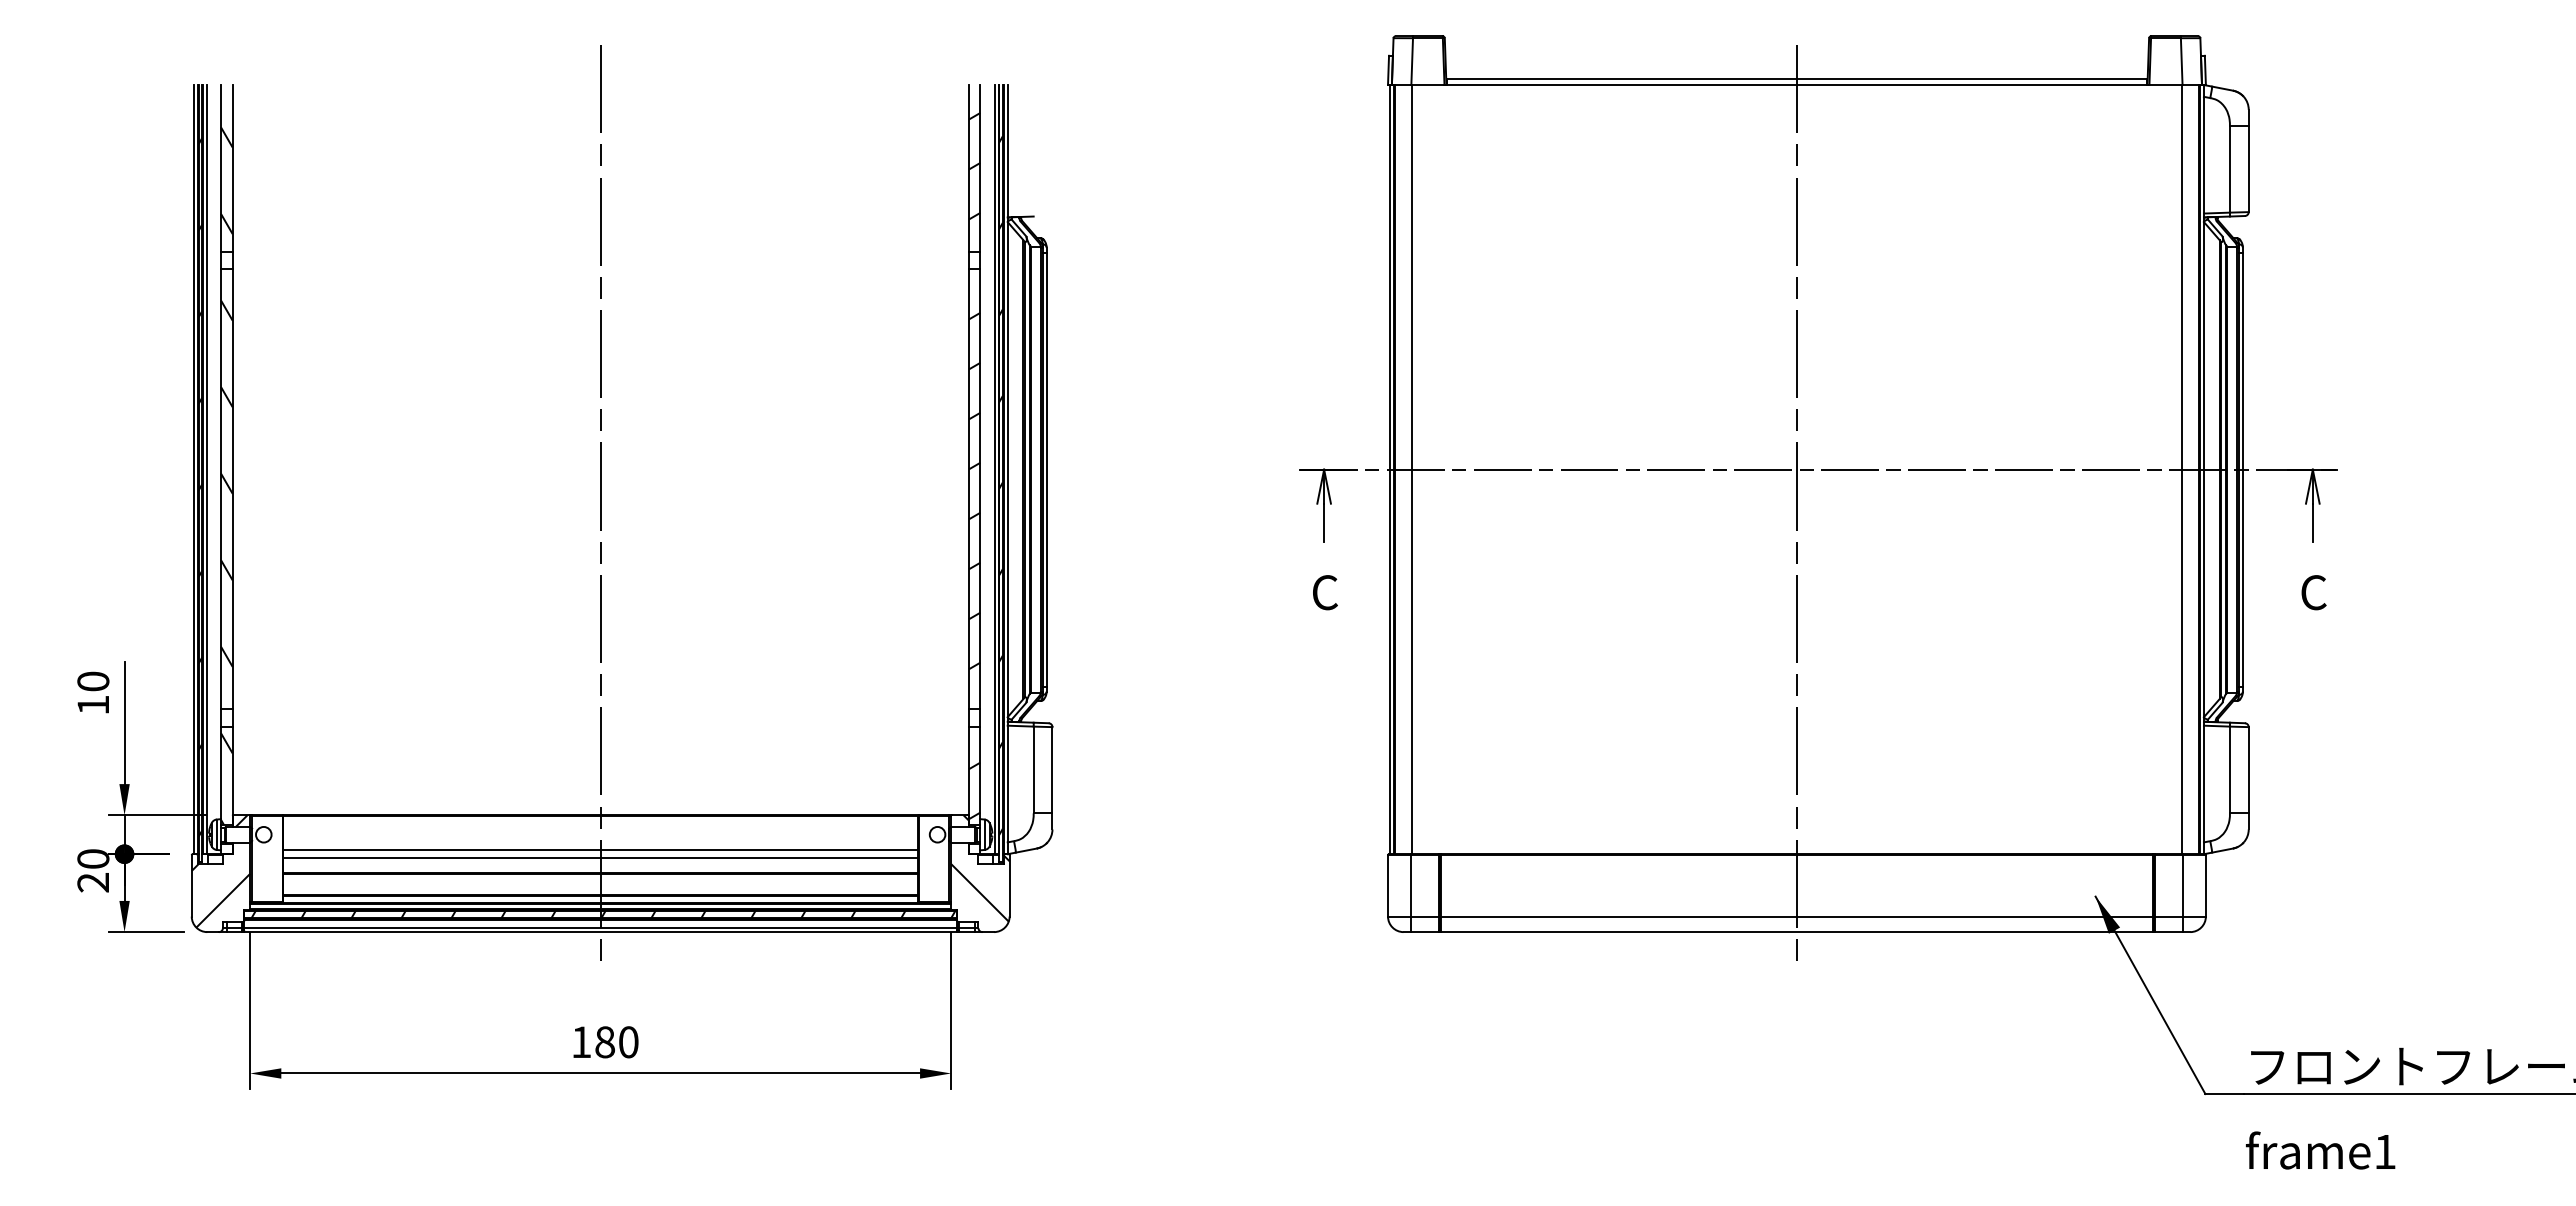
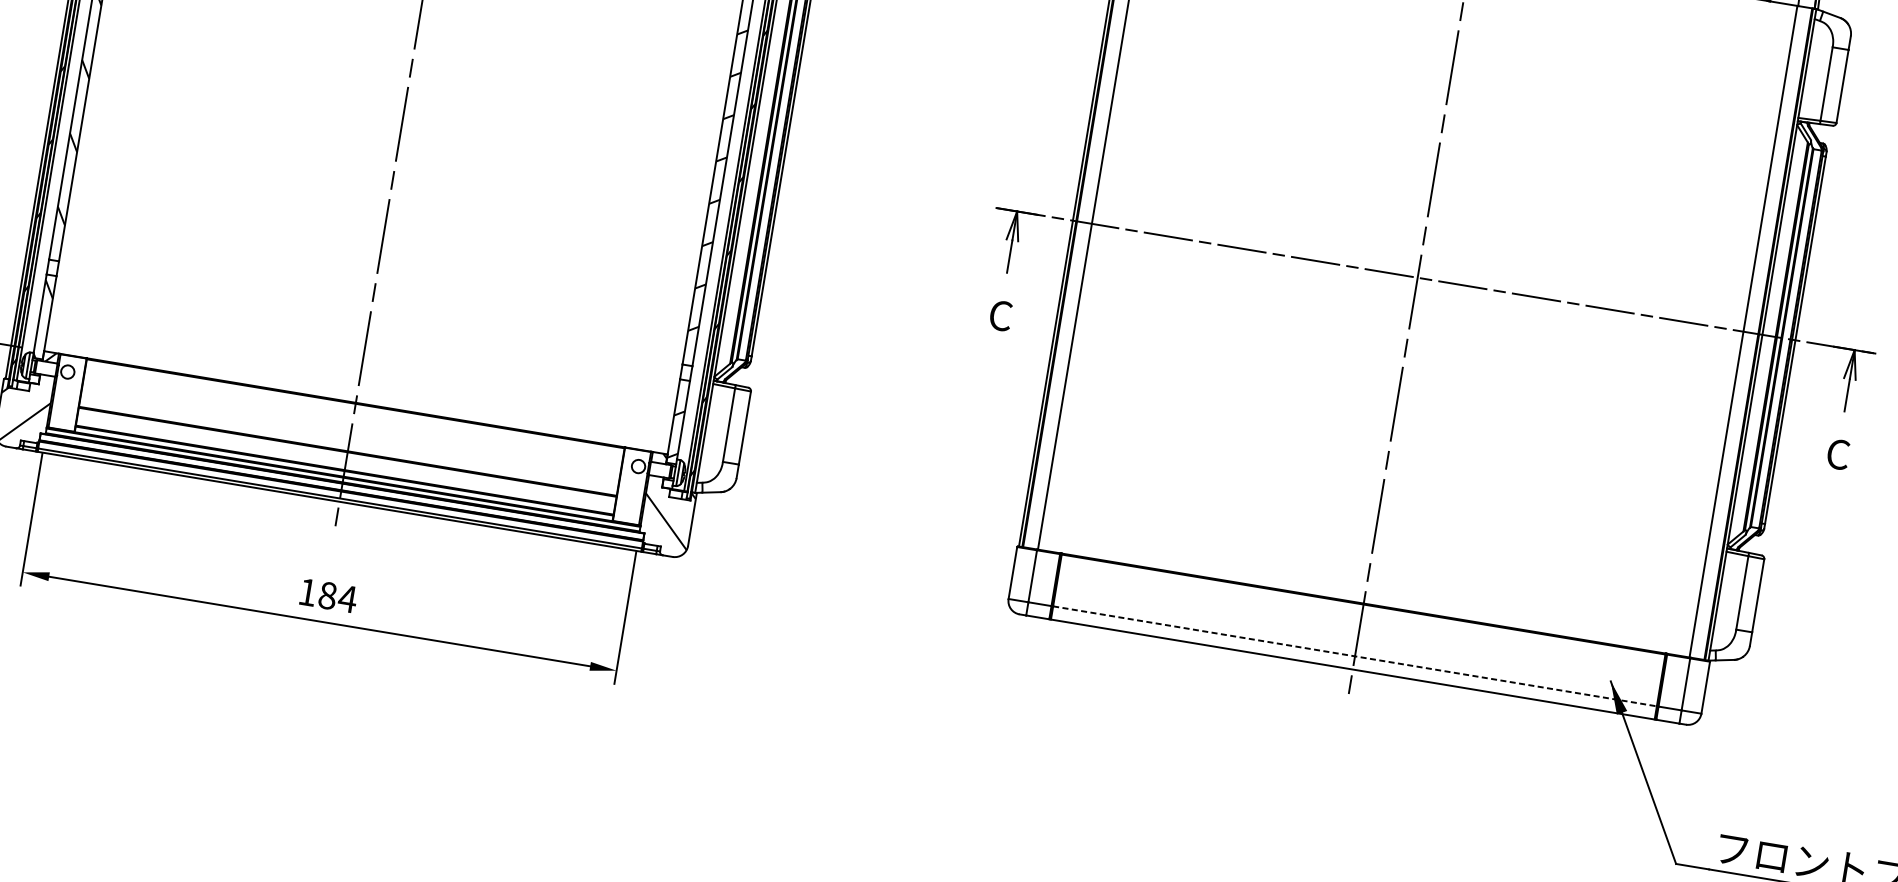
line: (600, 850) -> (350, 432), removed
line: (600, 858) -> (349, 439), removed
hatch: (603, 914) -> (344, 487), removed
line: (1797, 916) -> (1355, 656), solid -> dashed
text: (628, 1042) -> (347, 599), 180 -> 184

